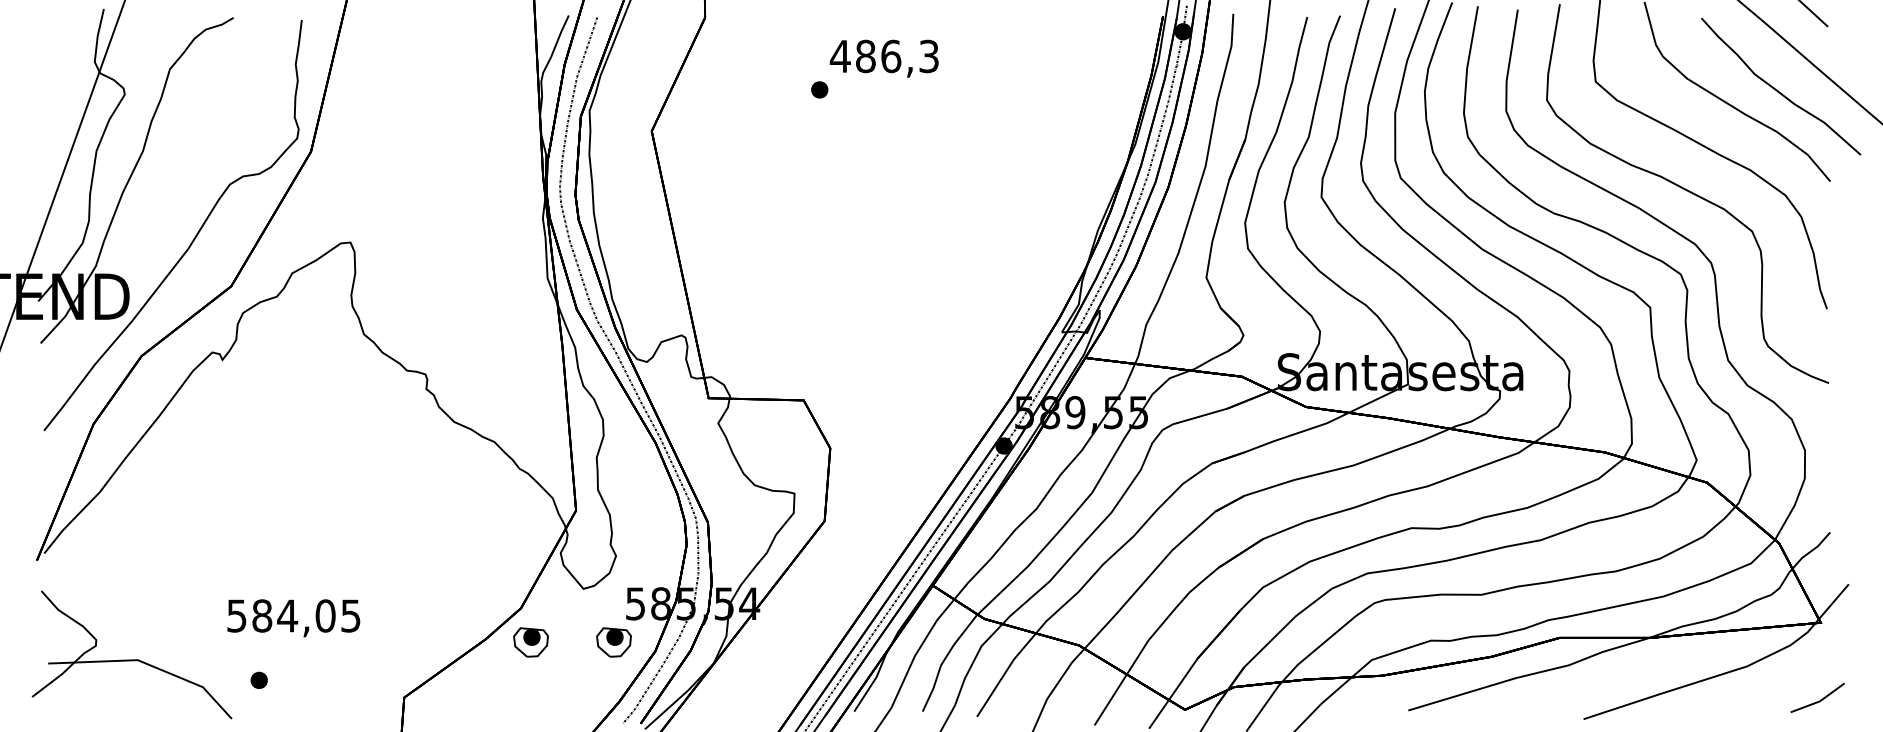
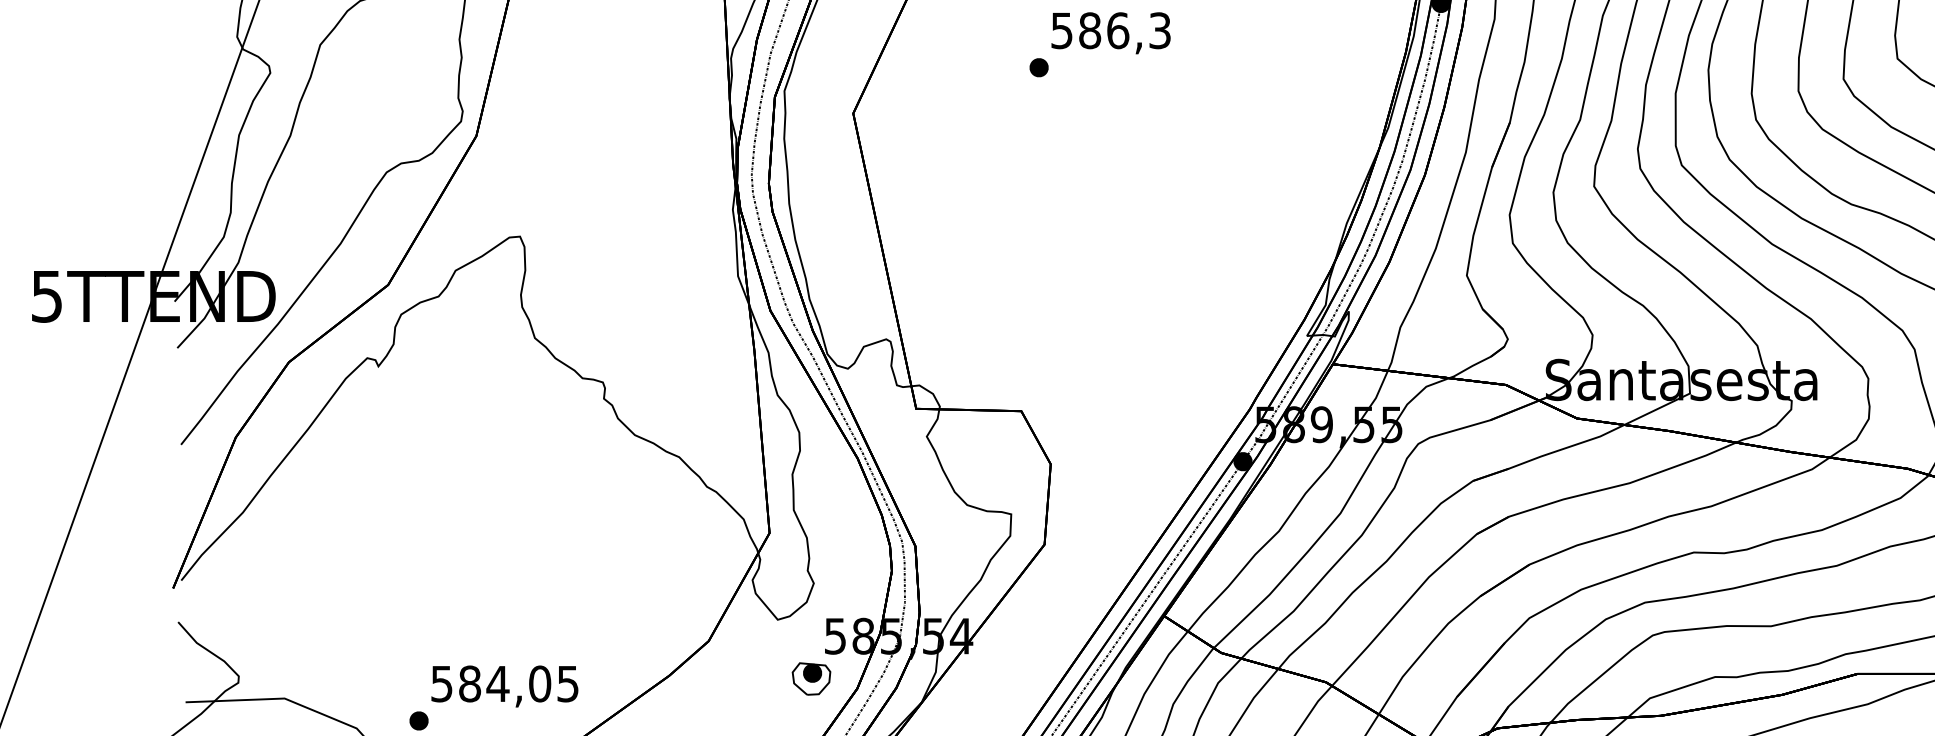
text: (839, 56) -> (1060, 30), 486,3 -> 586,3
text: (293, 618) -> (504, 686), moved
part: (530, 642) -> (719, 679), removed

